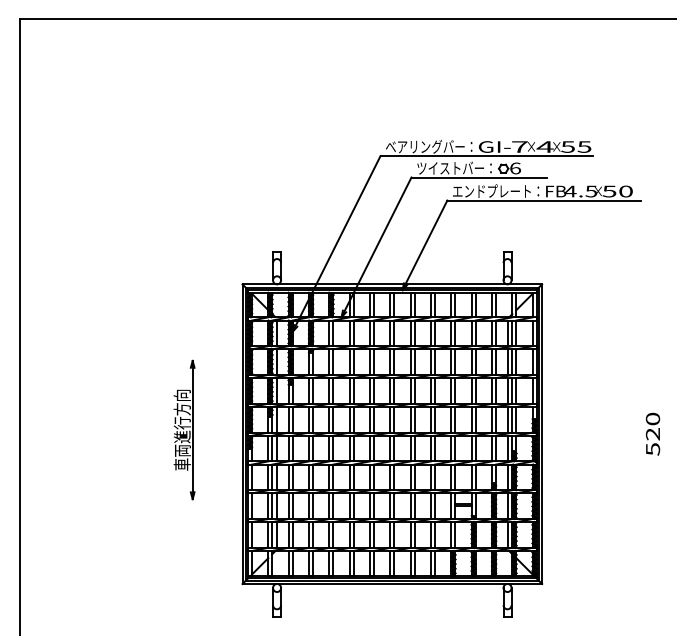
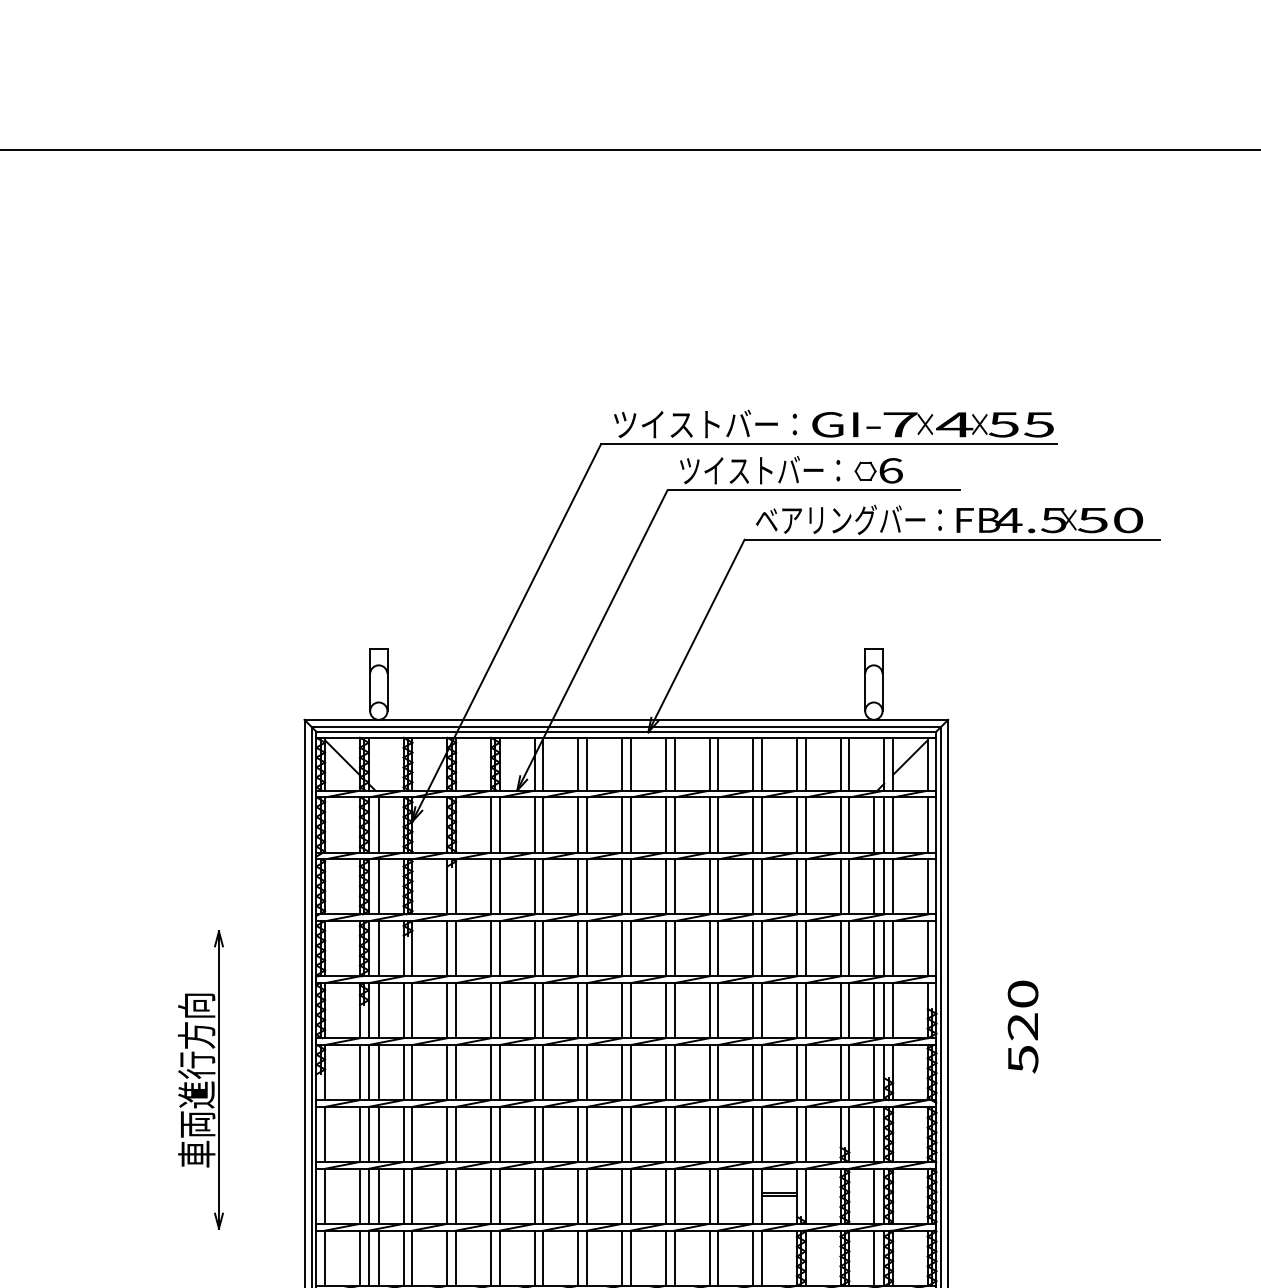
text: (429, 146) -> (706, 423), ベアリングバー： -> ツイストバー：
text: (491, 191) -> (839, 520), エンドプレート： -> ベアリングバー：
part: (184, 429) -> (201, 1078), moved
text: (653, 433) -> (1024, 1025), moved

